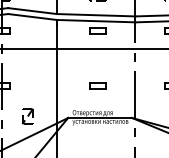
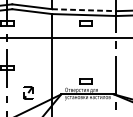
line: (96, 15) -> (84, 10), solid -> dashed
part: (97, 85) -> (85, 80), moved

